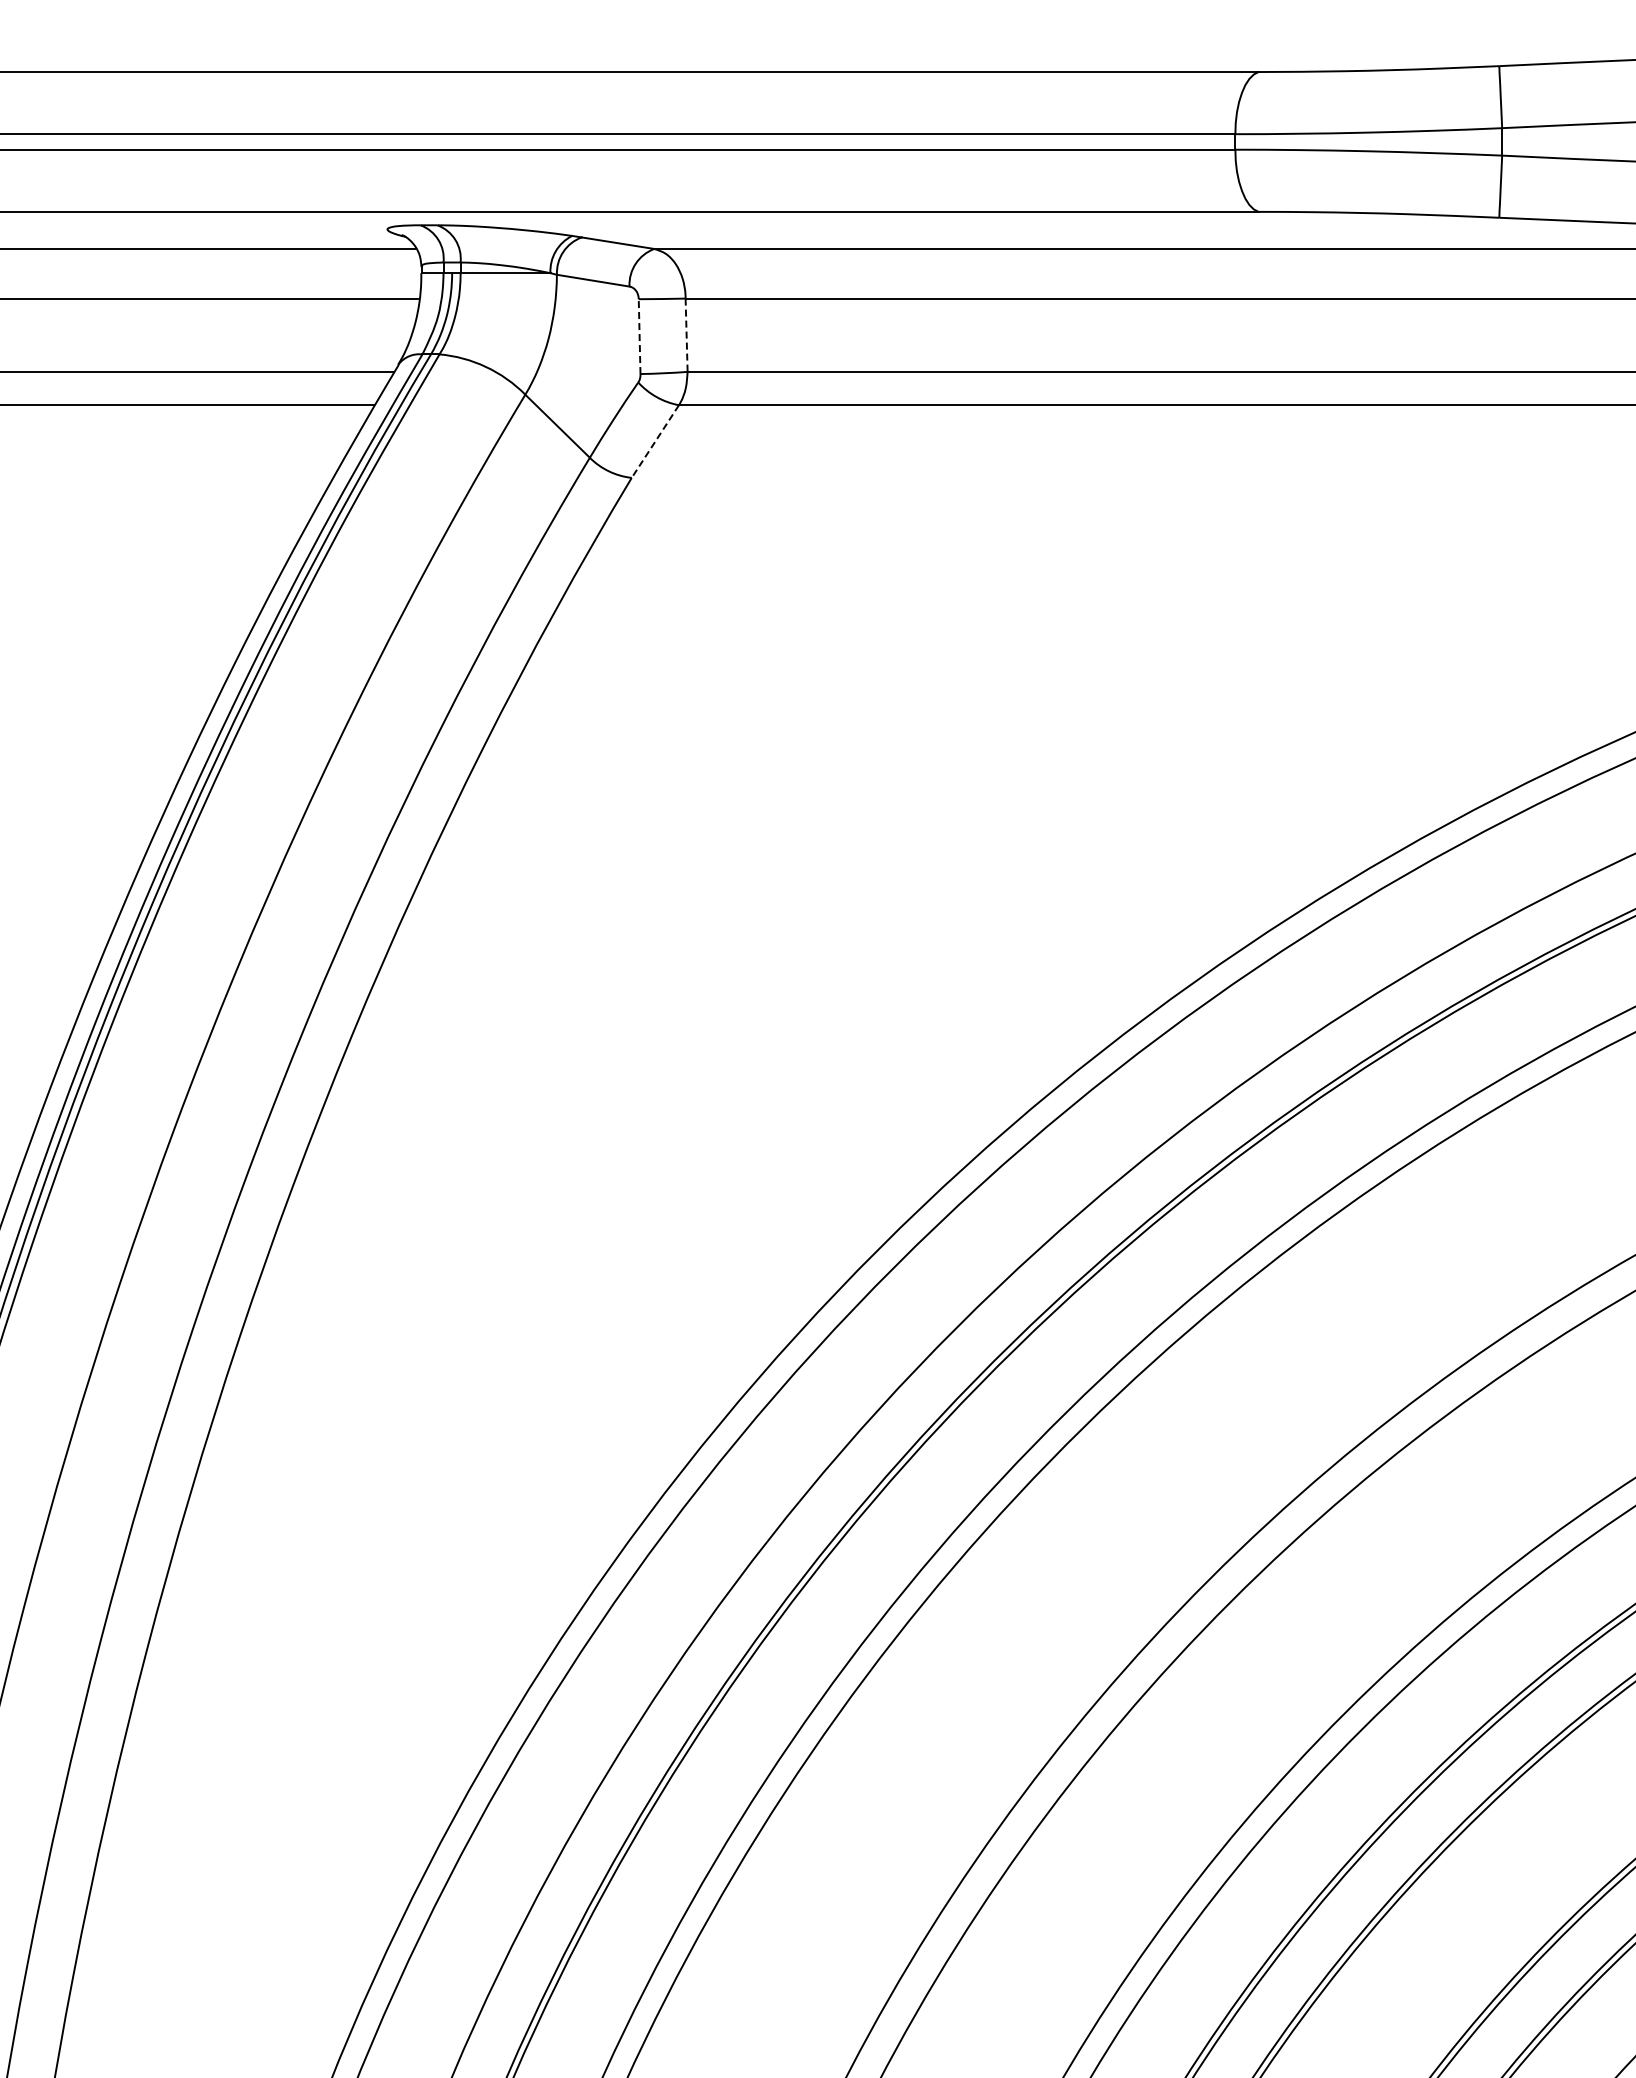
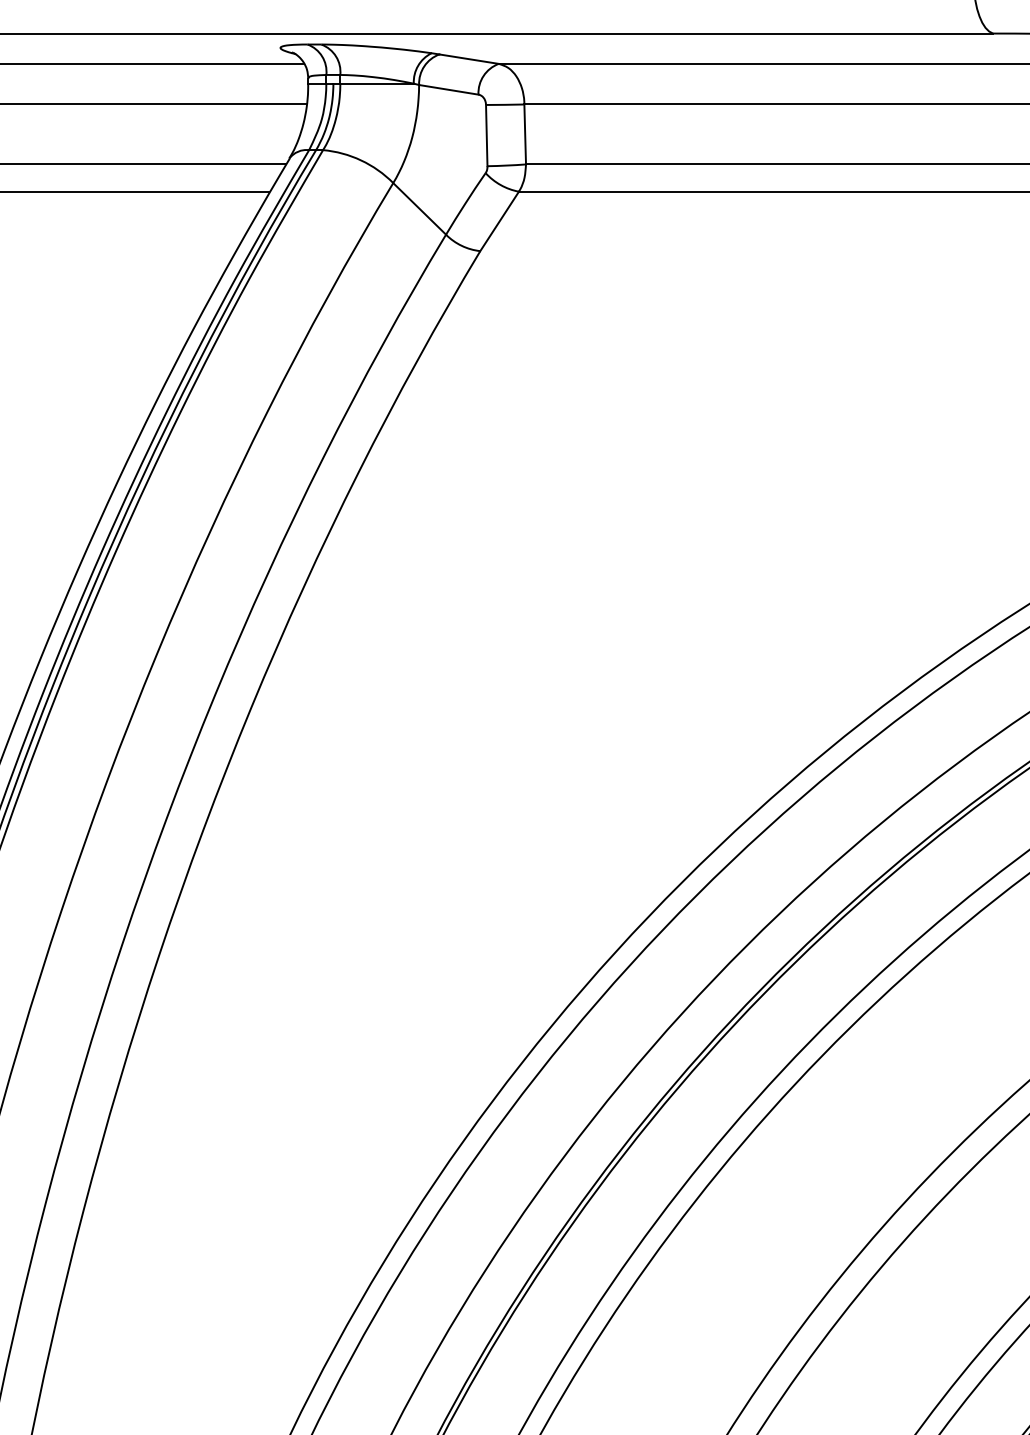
line: (686, 335) -> (525, 134), dashed -> solid
line: (639, 336) -> (486, 135), dashed -> solid
line: (655, 442) -> (499, 222), dashed -> solid

